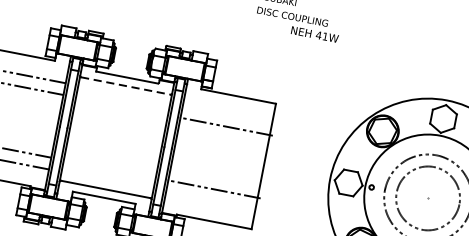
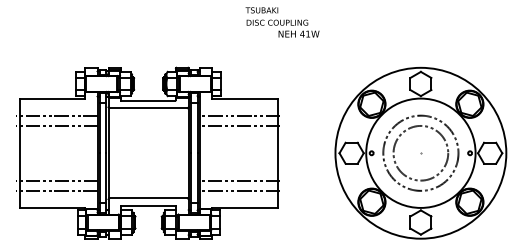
line: (126, 86) -> (149, 108), dashed -> solid
line: (228, 114) -> (239, 115), added
line: (211, 200) -> (239, 190), added

